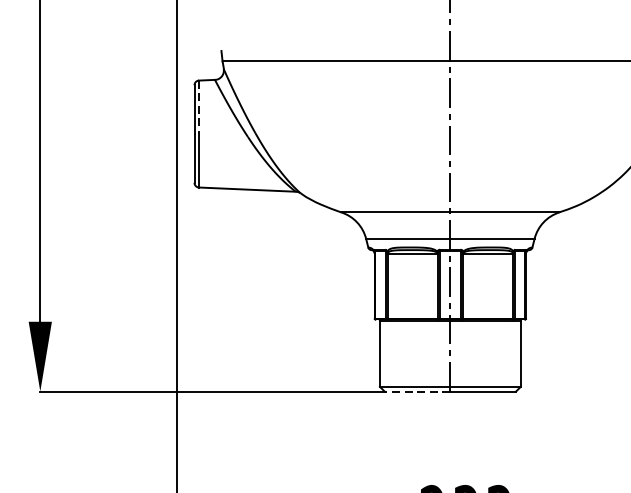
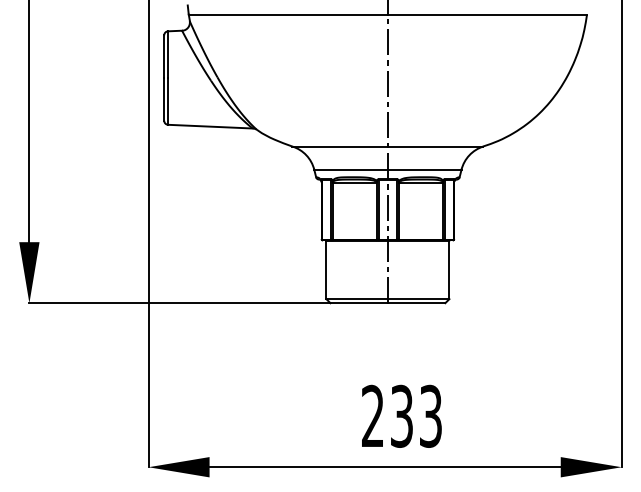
line: (199, 108) -> (168, 55), dashed -> solid
line: (417, 391) -> (359, 303), dashed -> solid

